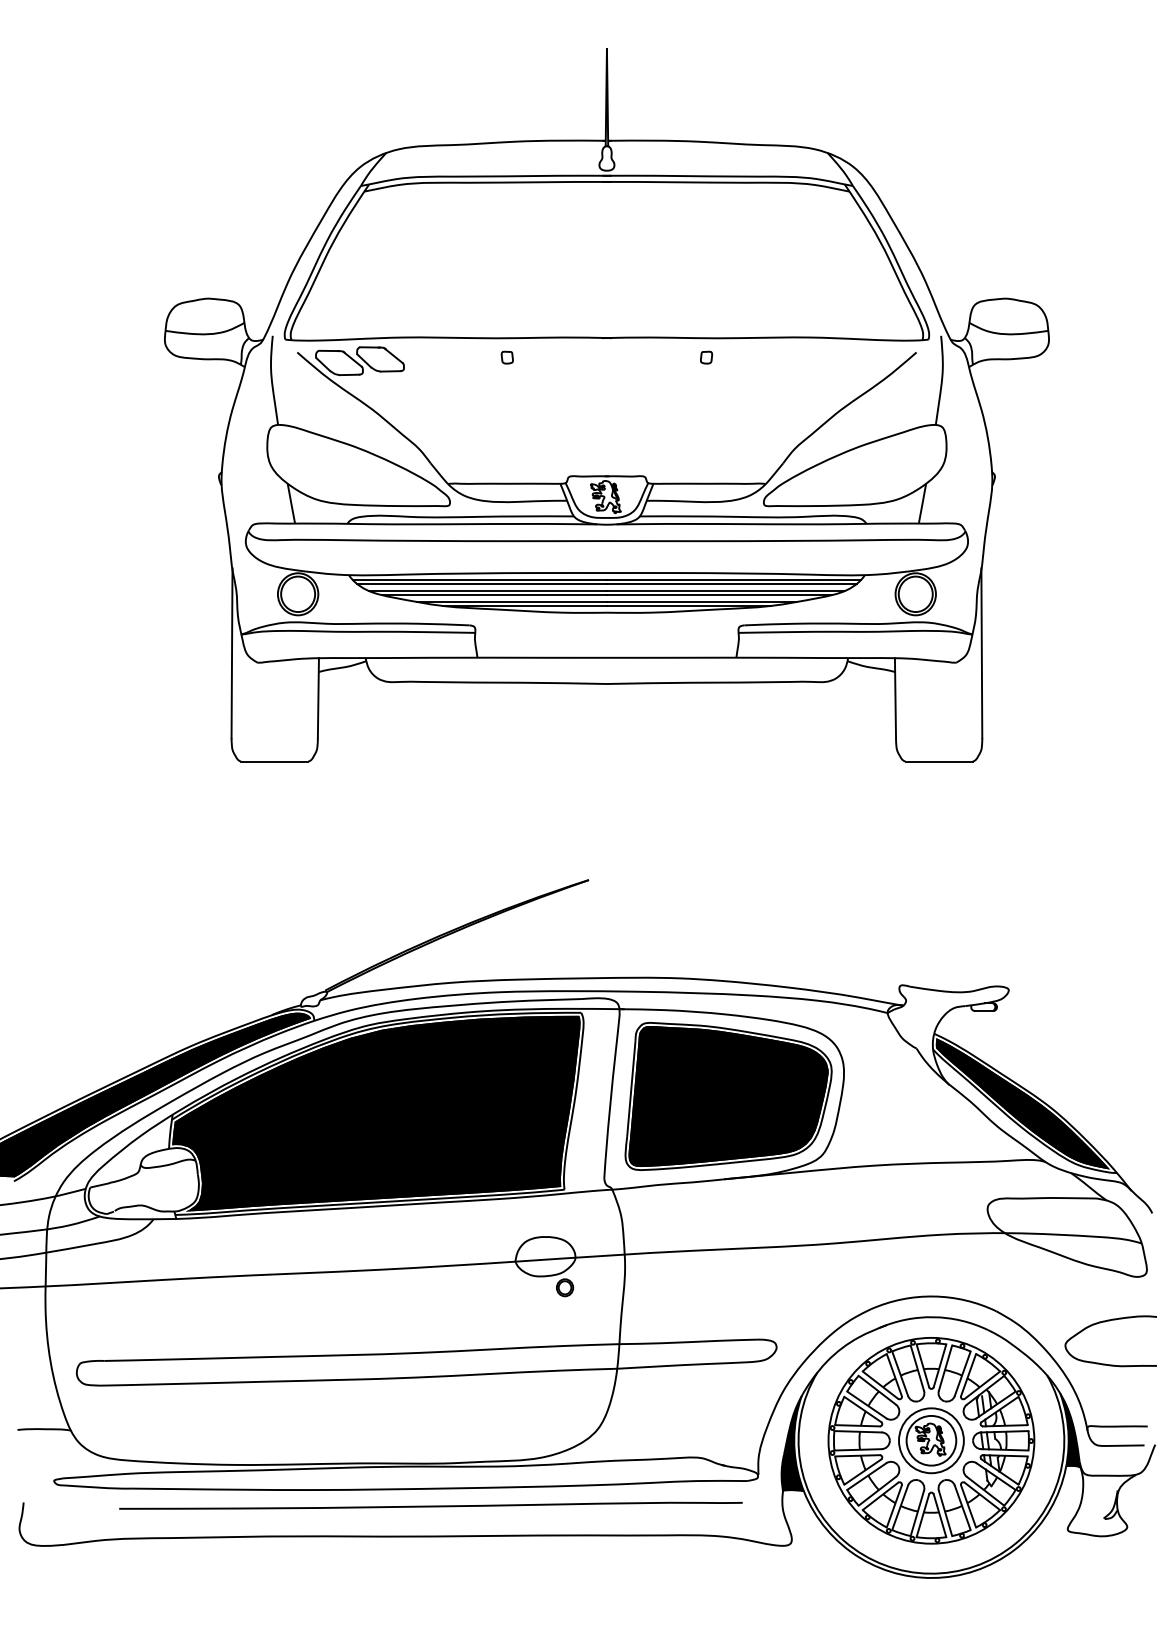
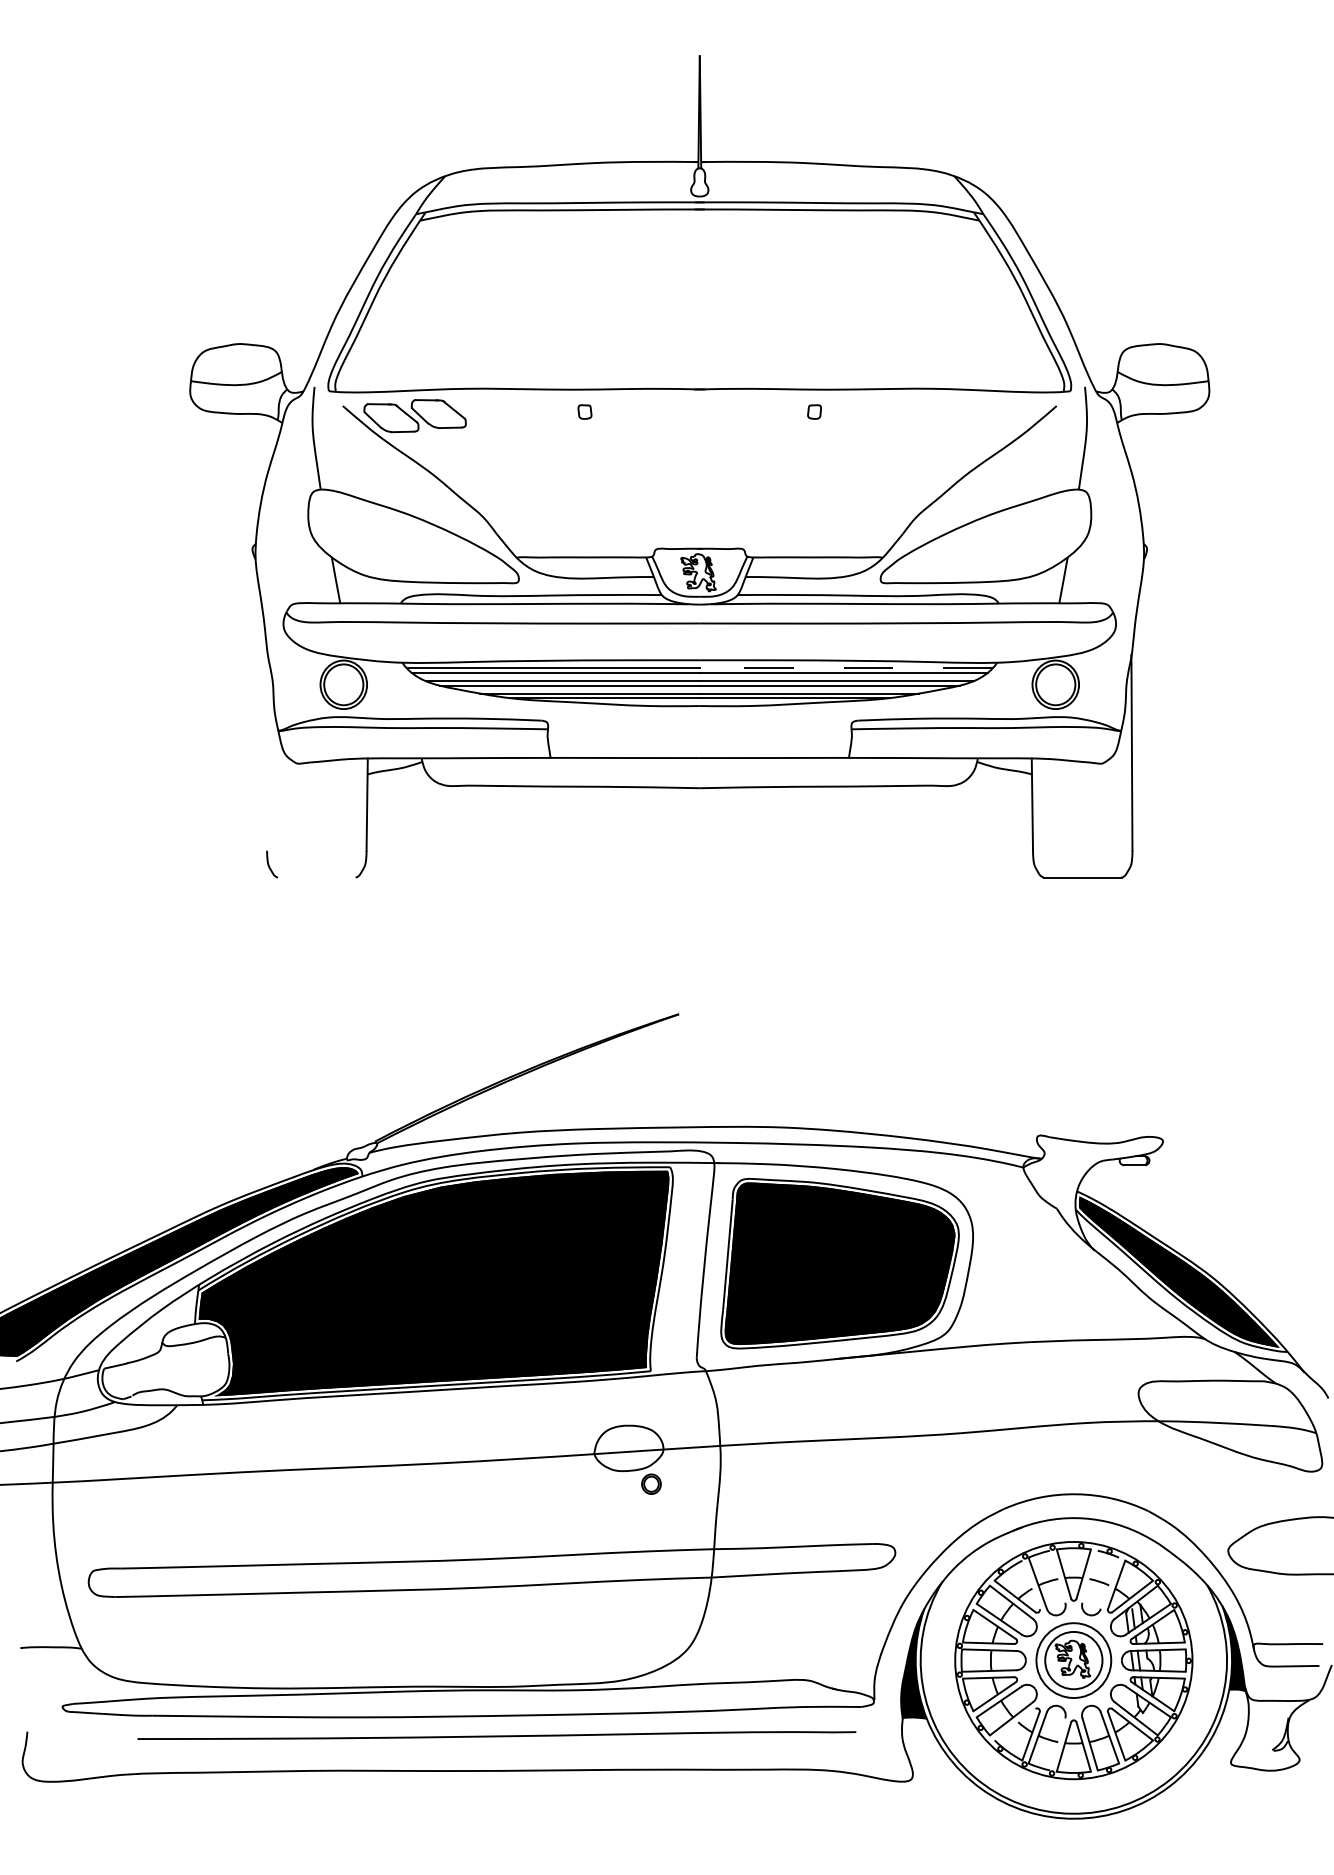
line: (734, 580) -> (846, 668), solid -> dashed
line: (231, 653) -> (267, 752), removed
line: (274, 761) -> (316, 877), removed
line: (917, 1367) -> (1057, 1576), removed
line: (945, 1367) -> (1089, 1576), removed
line: (962, 1373) -> (1109, 1582), removed
line: (893, 1374) -> (1030, 1584), removed
line: (879, 1496) -> (1014, 1724), removed
line: (917, 1513) -> (1057, 1744), removed

